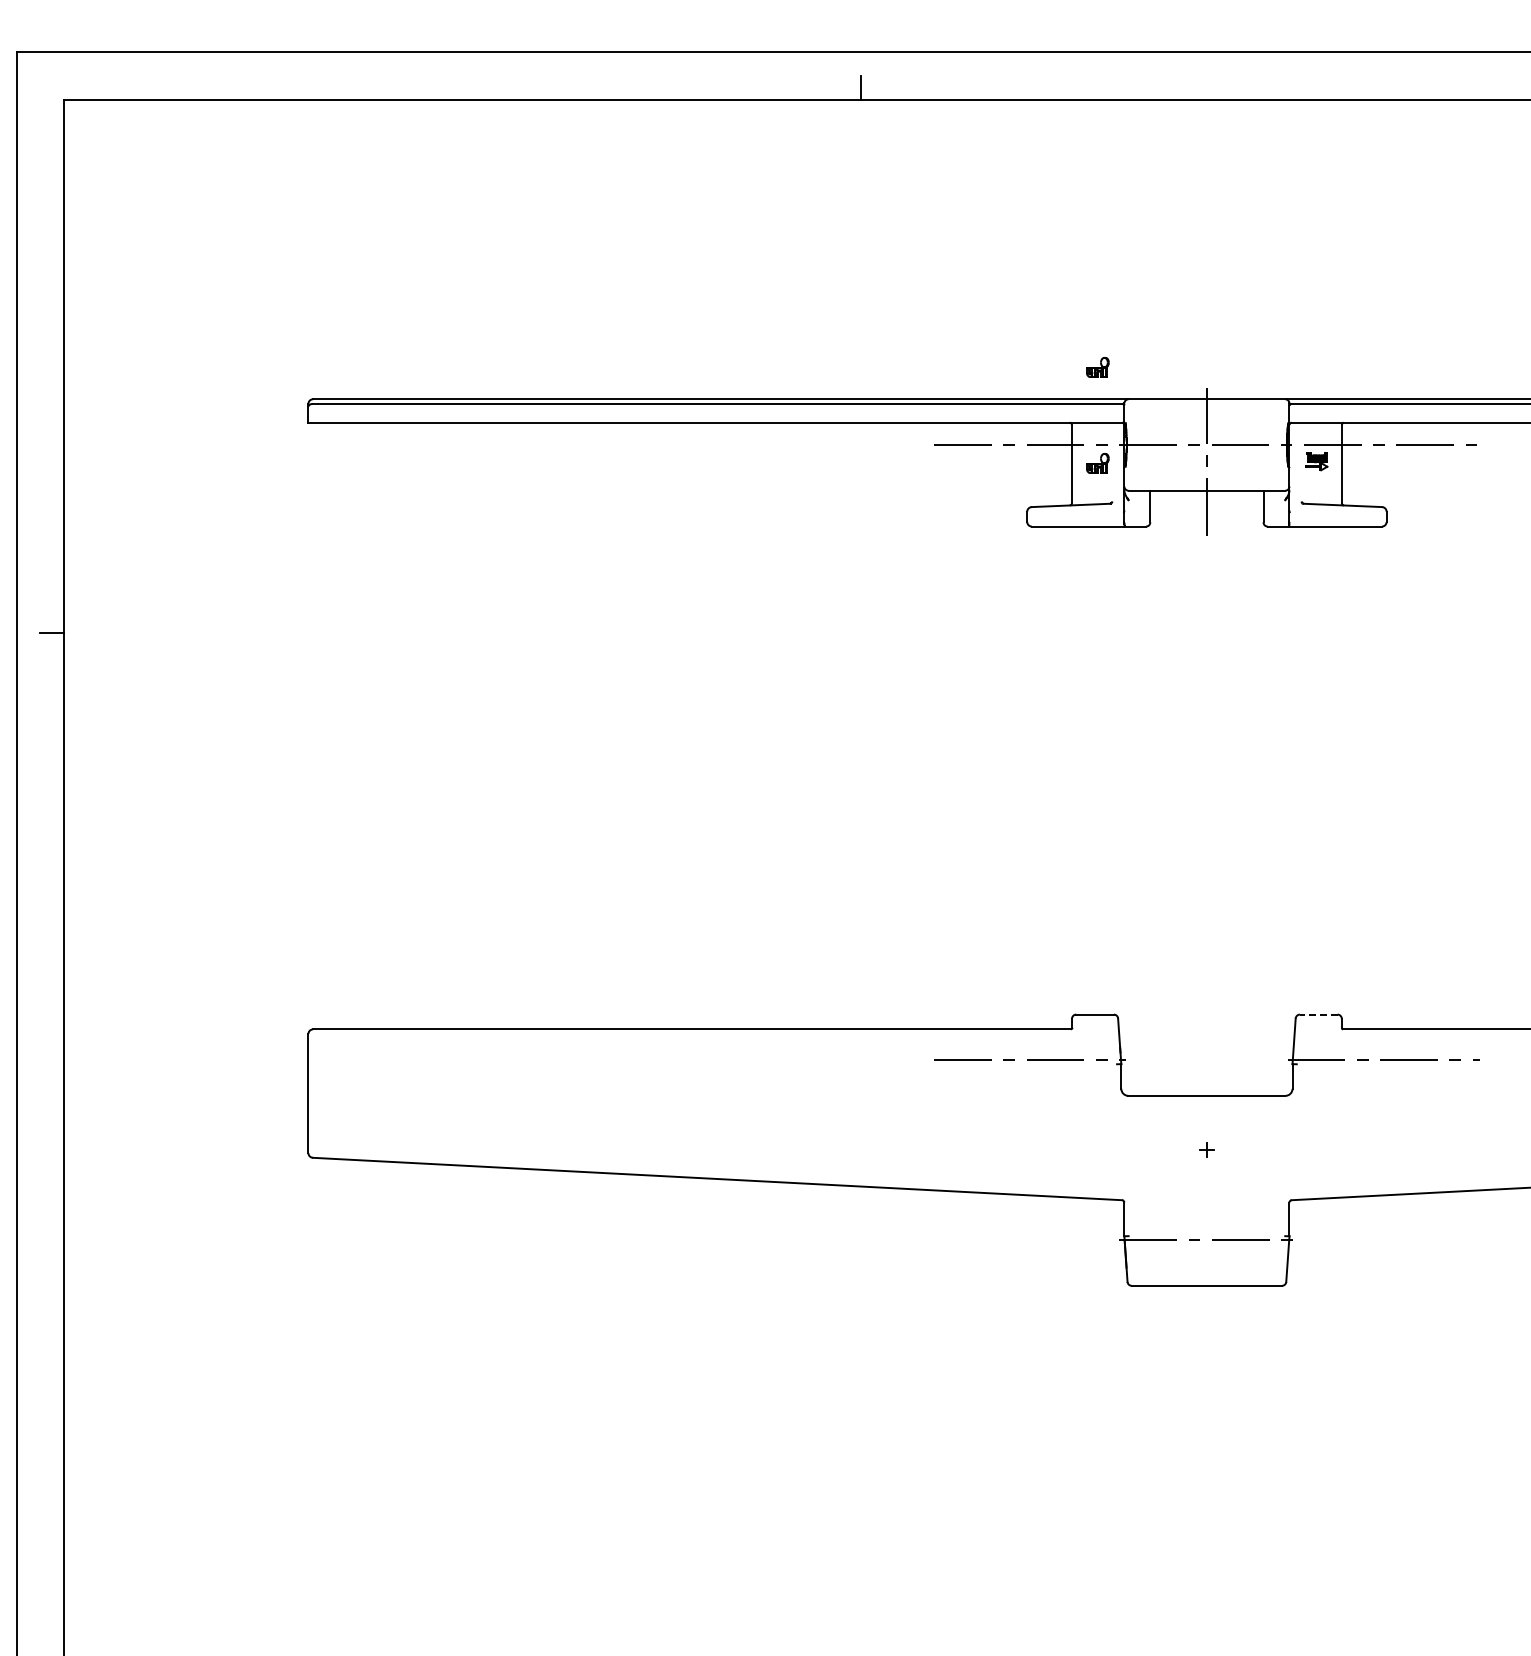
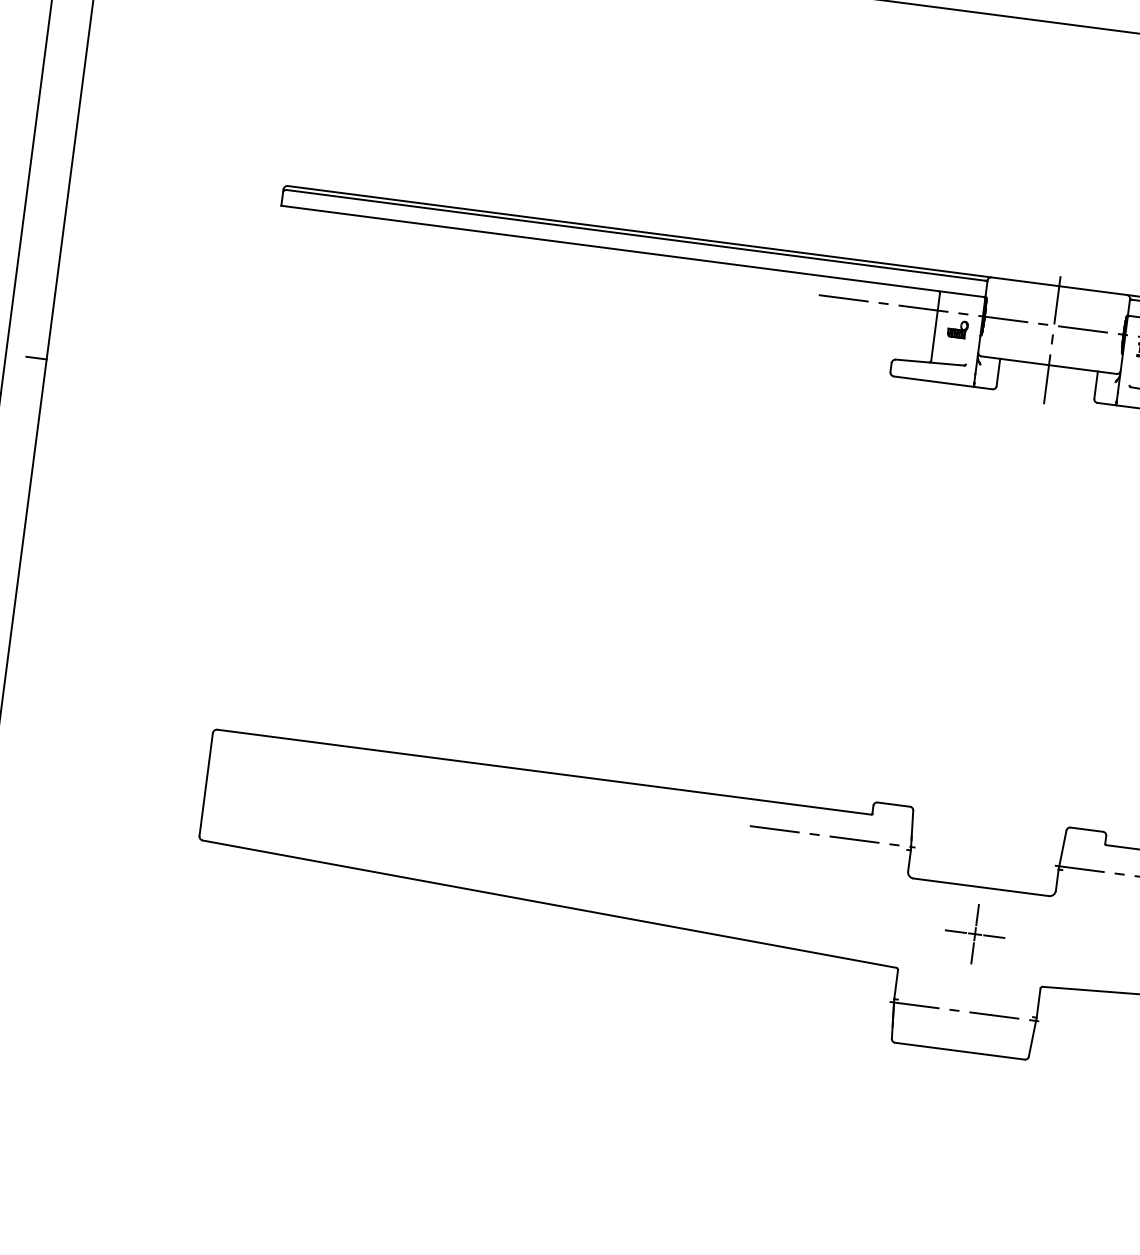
part: (1097, 367) -> (968, 246), removed
line: (1318, 1014) -> (1086, 829), dashed -> solid
line: (1206, 1127) -> (977, 914), added
line: (1184, 1150) -> (955, 931), added
line: (1228, 1150) -> (993, 936), added
line: (1206, 1172) -> (972, 953), added

